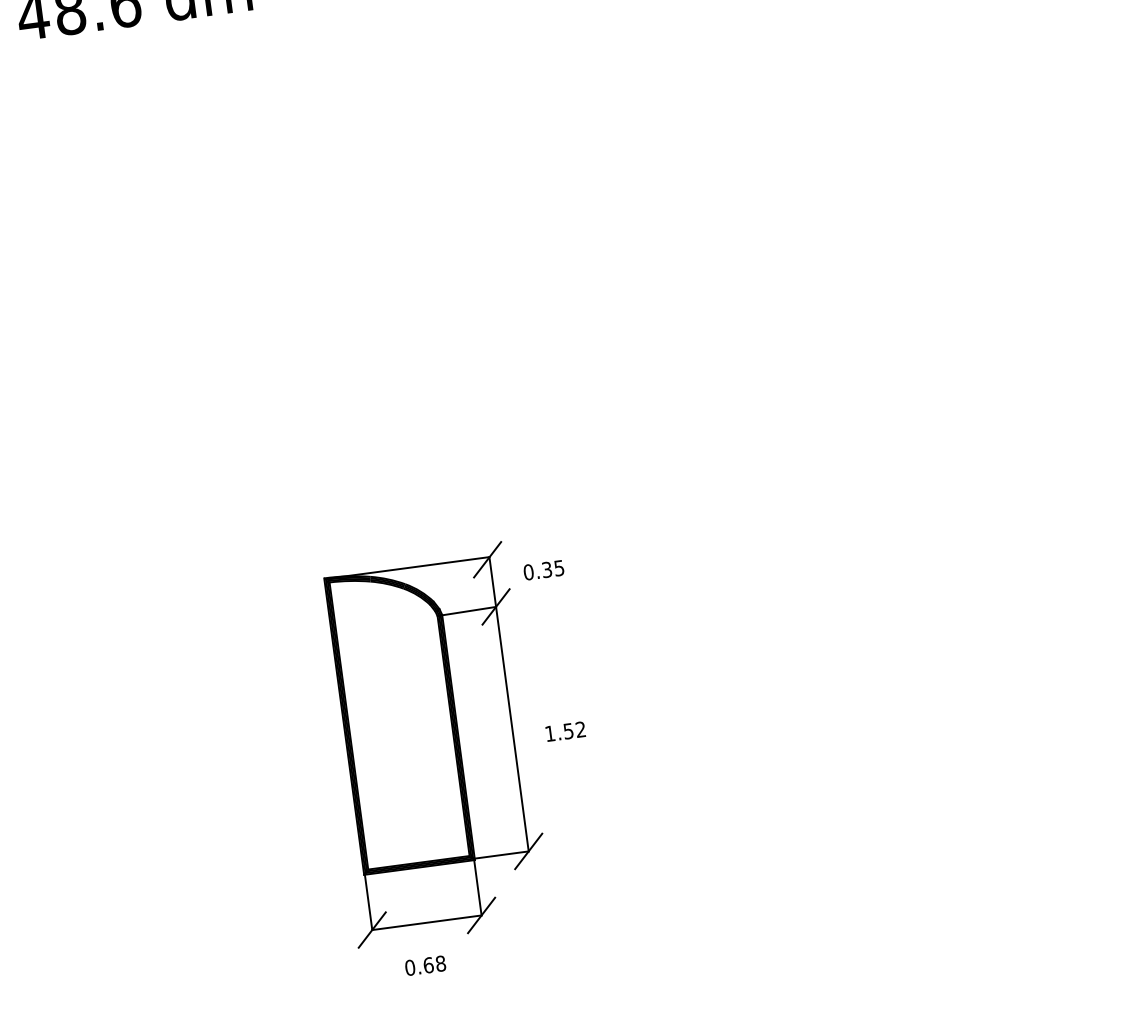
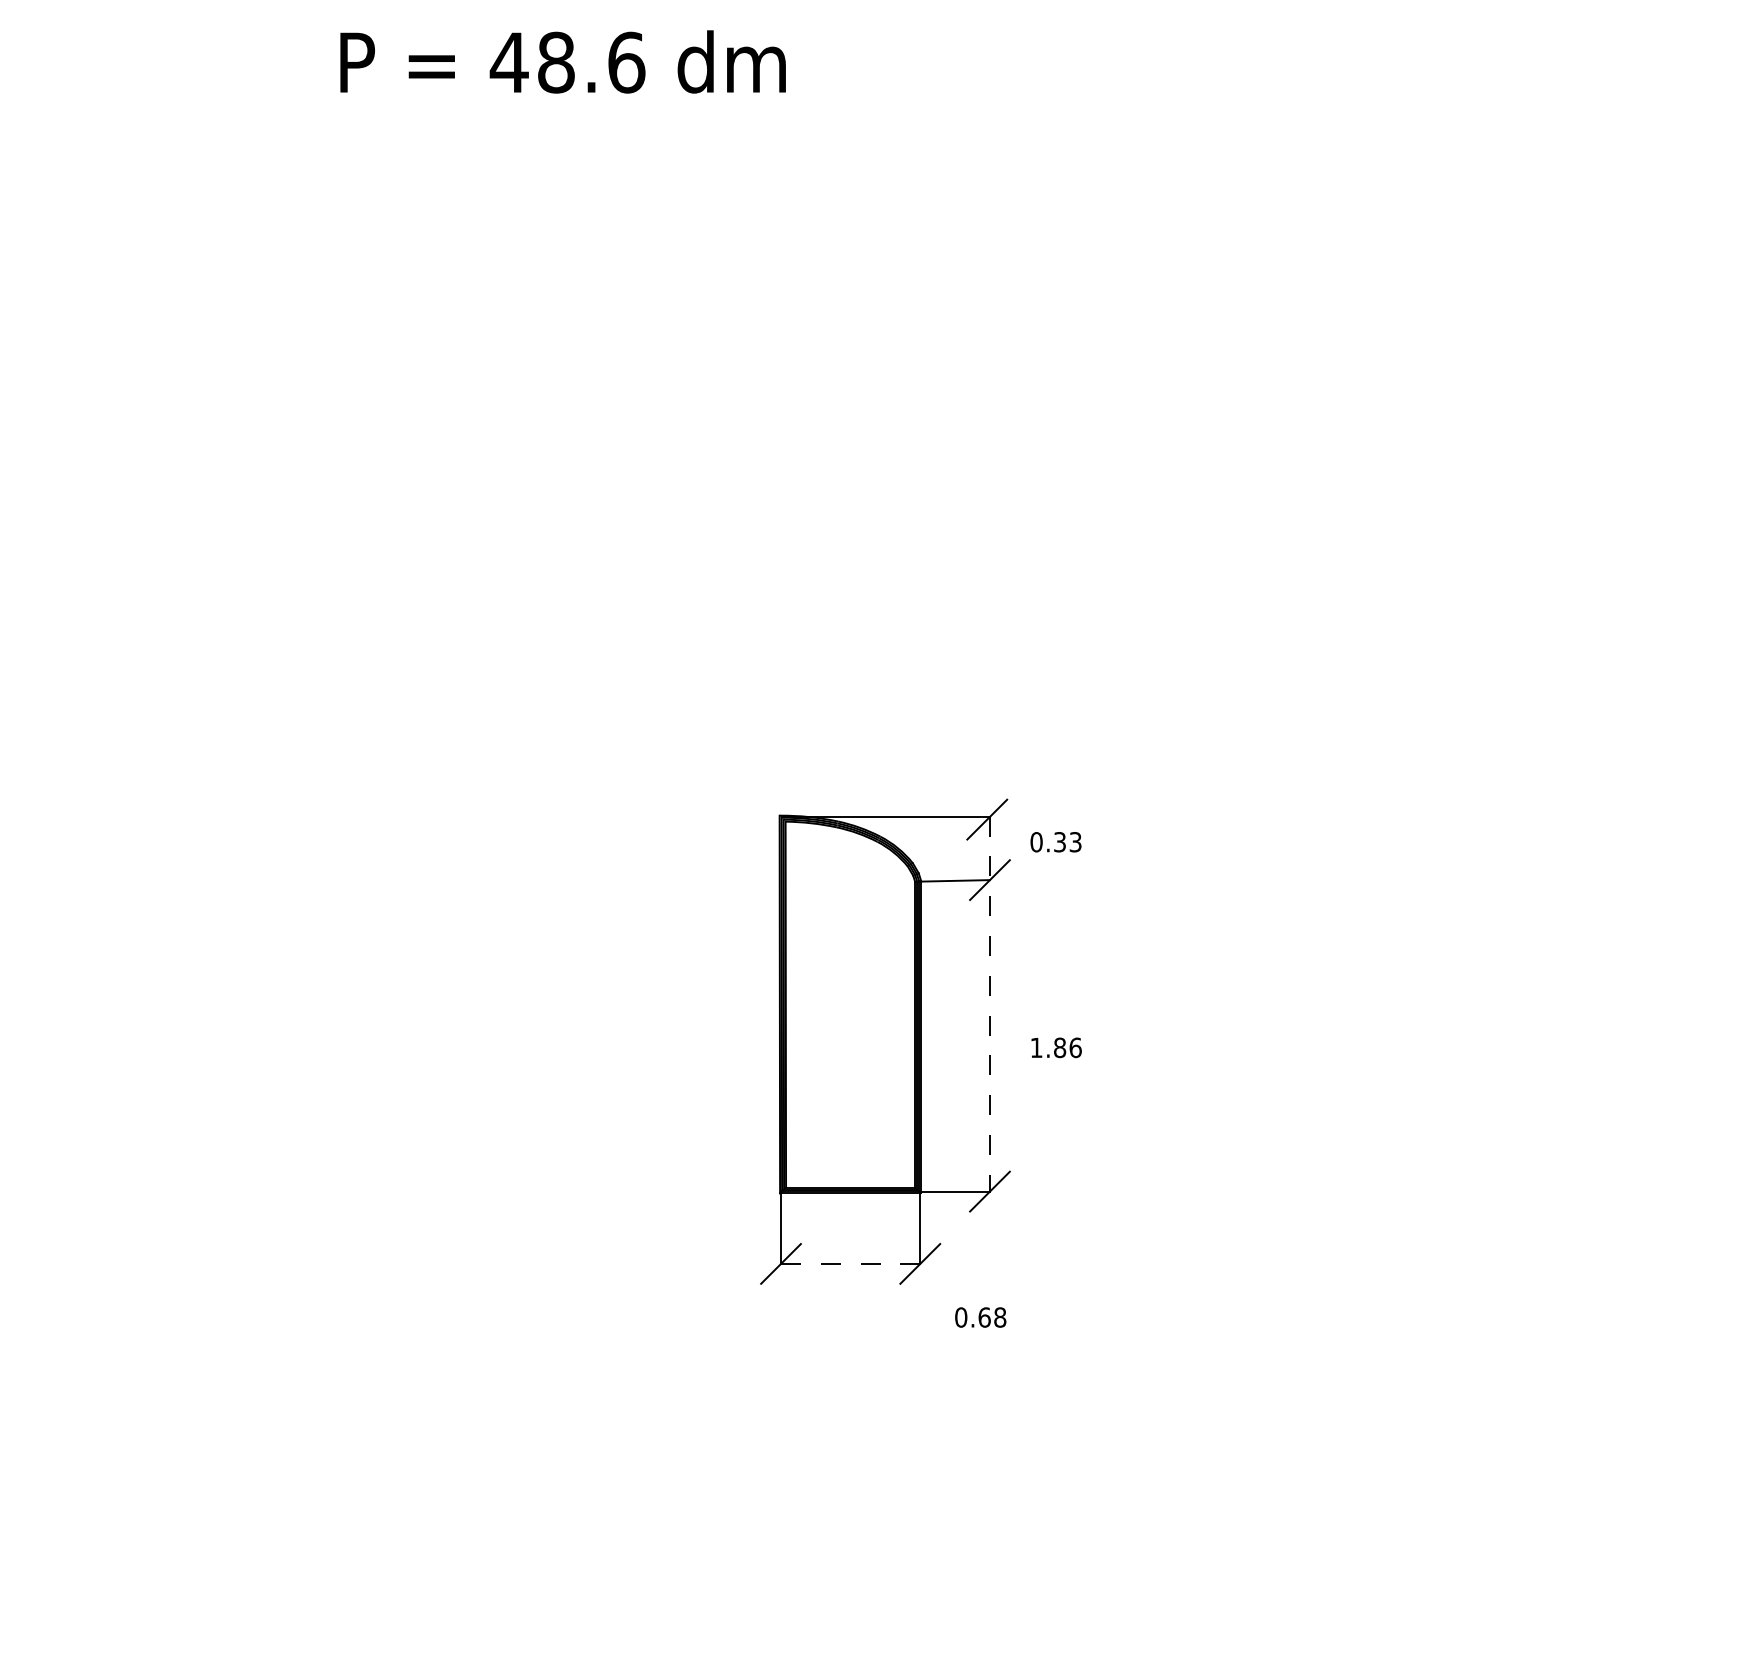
text: (559, 567) -> (1075, 841), 0.35 -> 0.33
line: (508, 704) -> (989, 1004), solid -> dashed
text: (574, 730) -> (1067, 1047), 1.52 -> 1.86
line: (426, 922) -> (850, 1263), solid -> dashed
text: (425, 965) -> (980, 1317), moved

